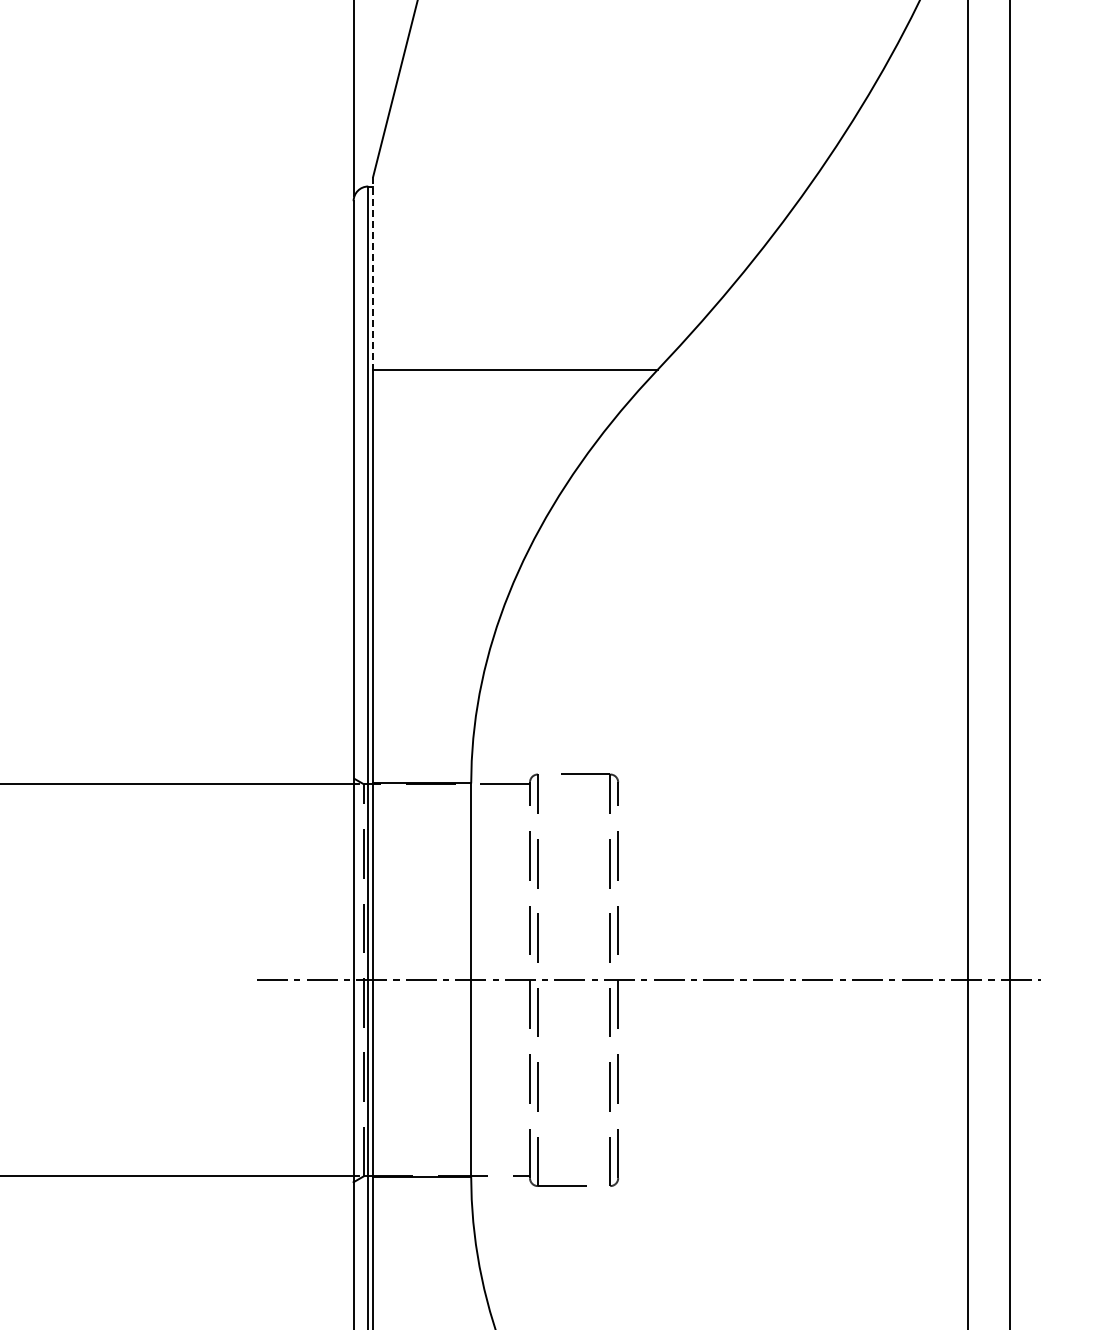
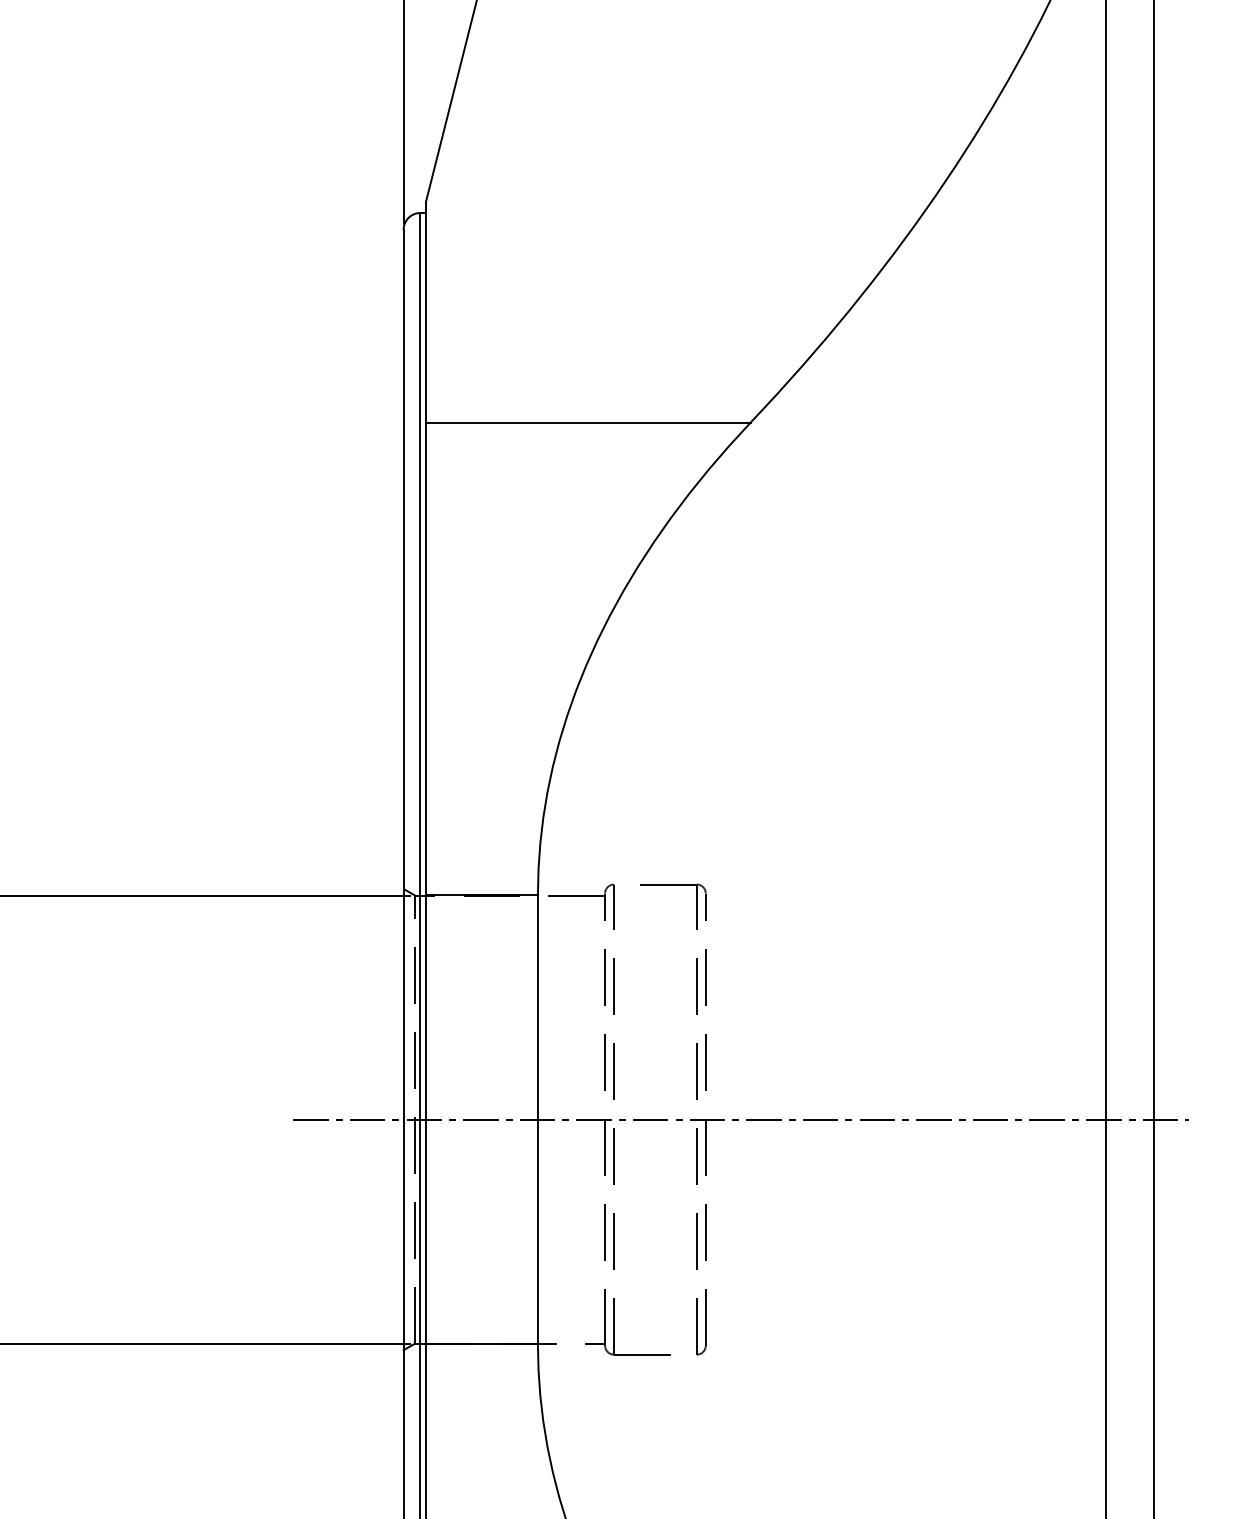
line: (373, 273) -> (426, 312), dashed -> solid

